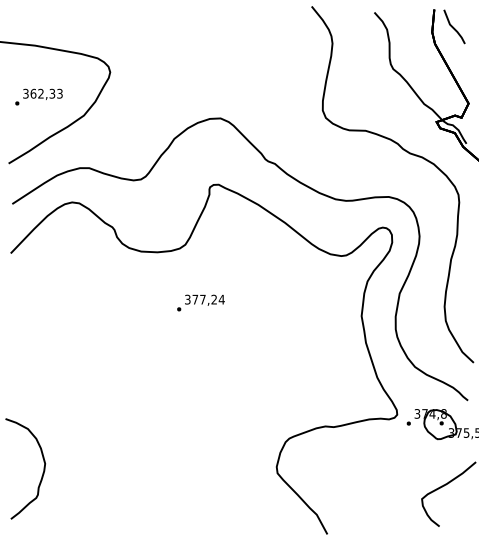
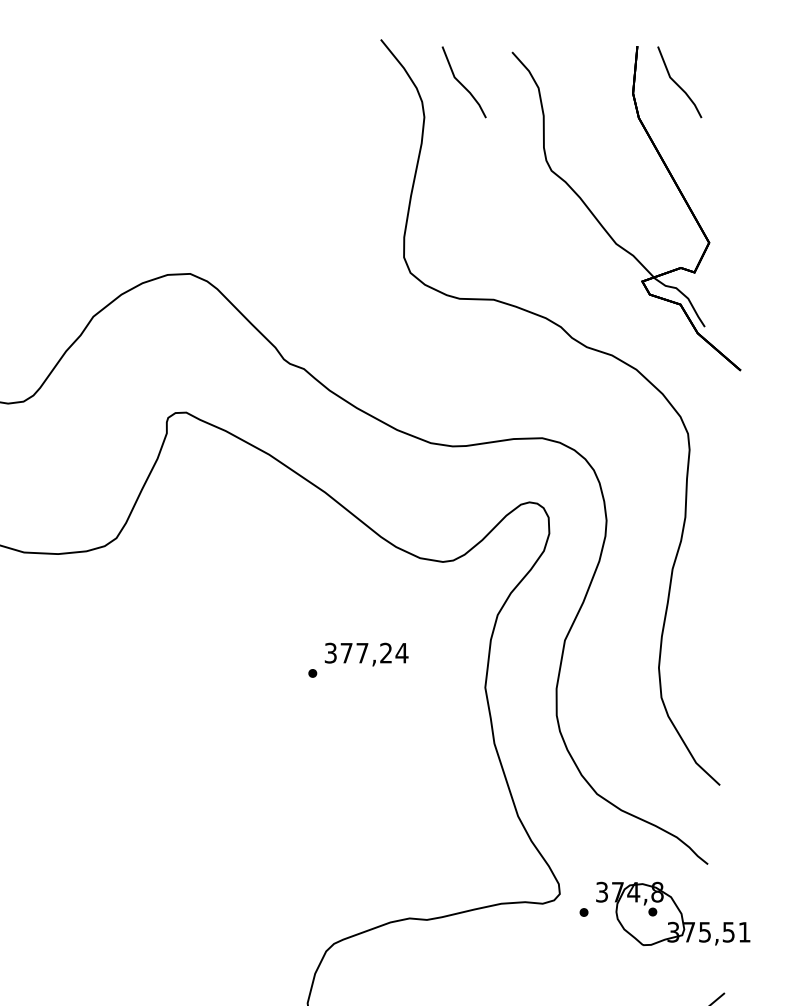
line: (350, 26) -> (462, 81), added
text: (200, 302) -> (357, 659), moved

